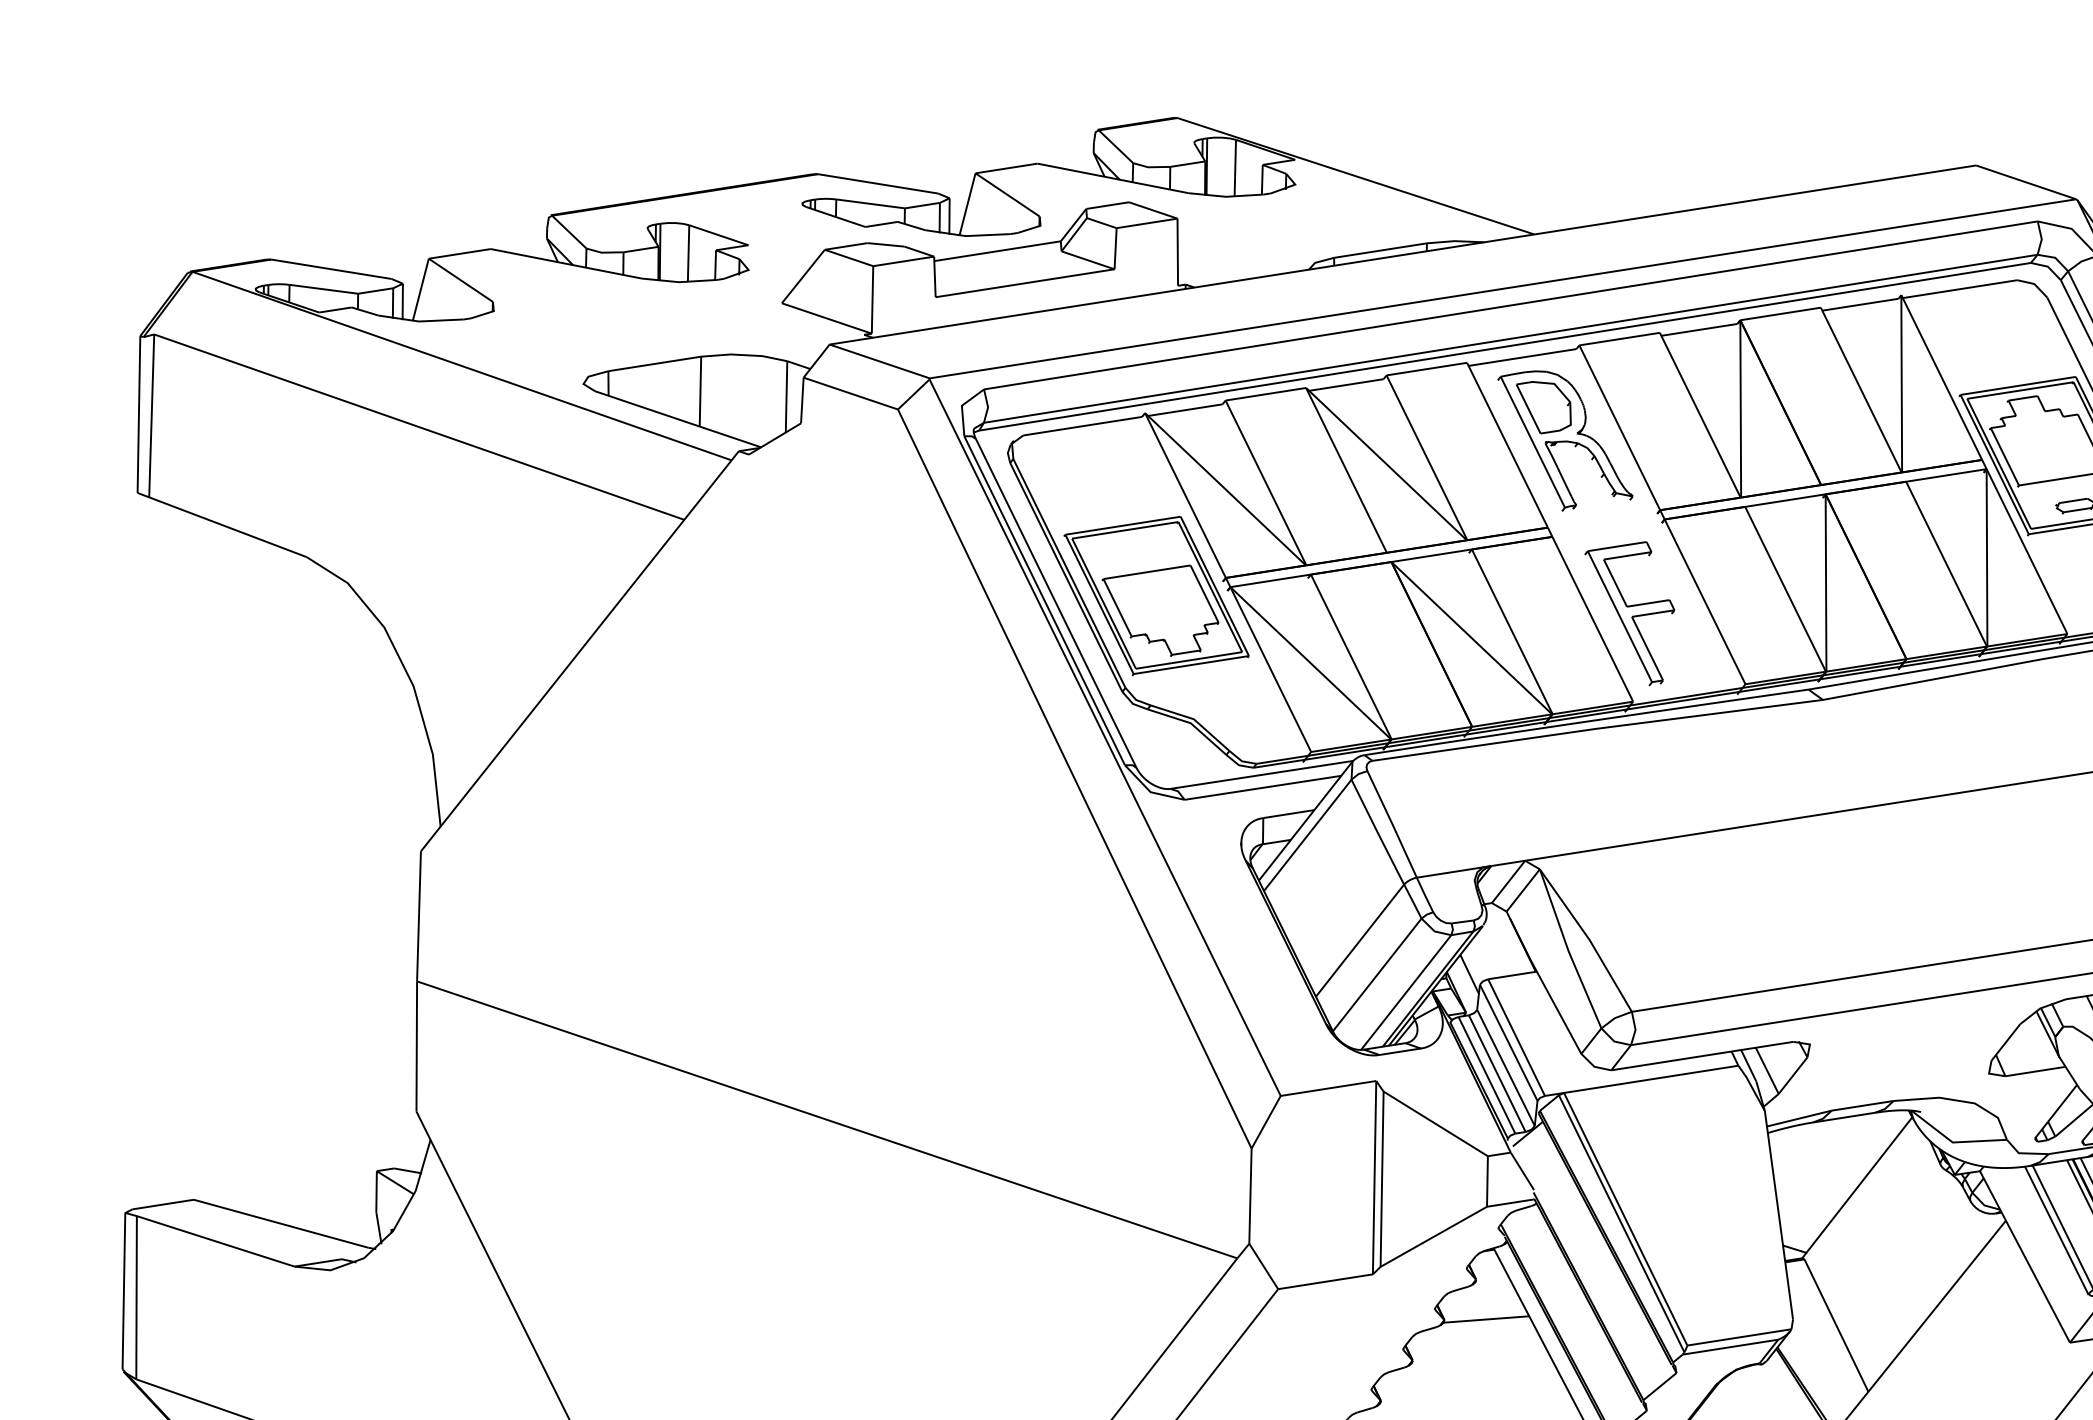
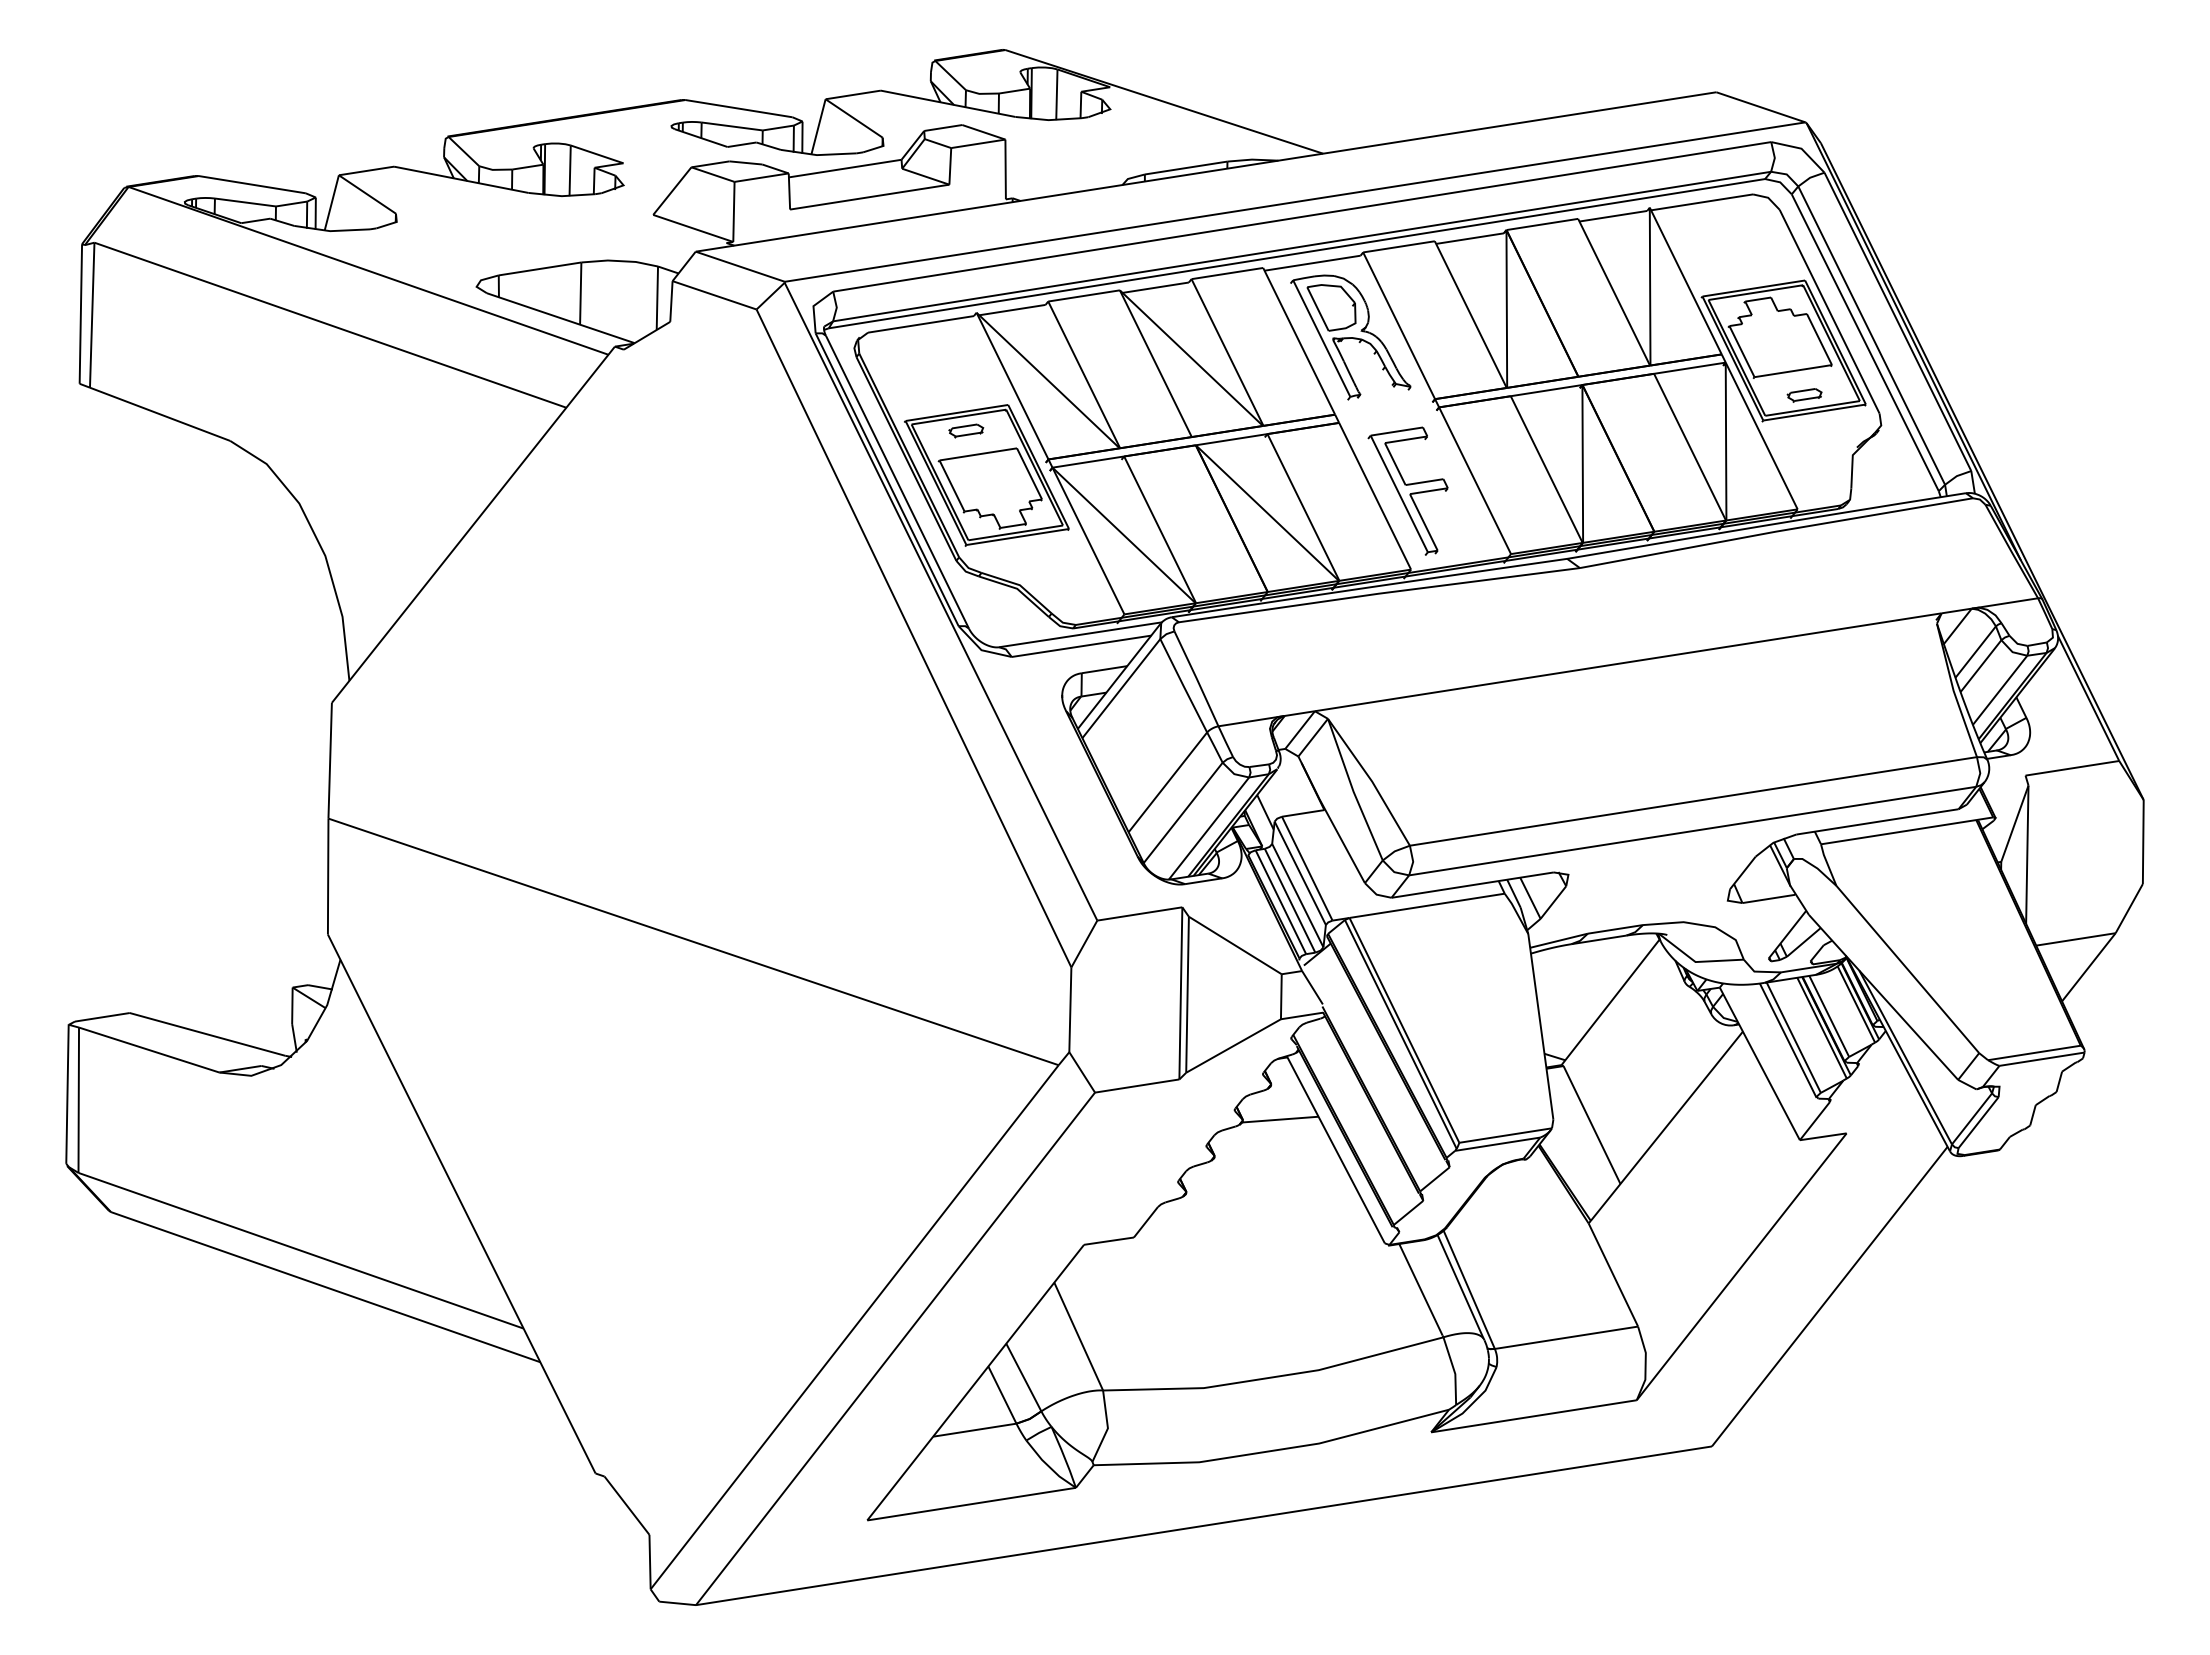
part: (1133, 545) -> (966, 430), added

